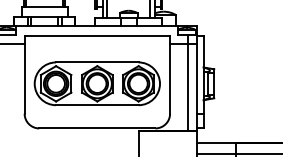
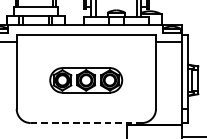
line: (188, 82) -> (173, 79), removed
part: (96, 83) -> (85, 80), size x0.6
line: (97, 128) -> (86, 123), solid -> dashed

